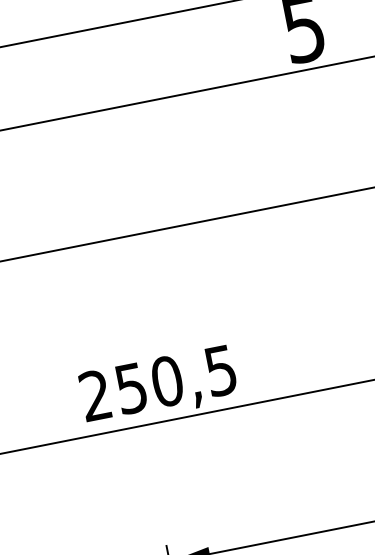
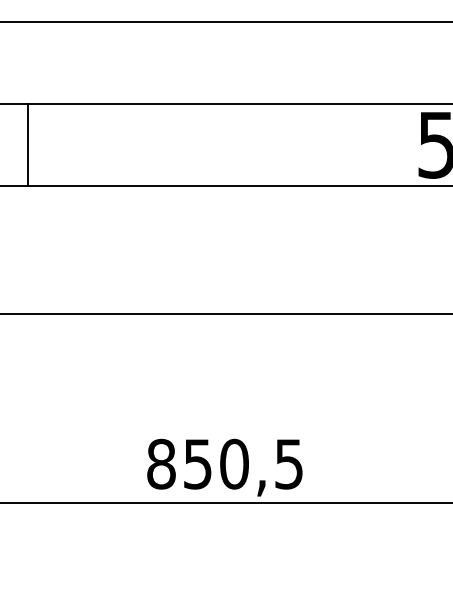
text: (95, 394) -> (161, 463), 250,5 -> 850,5

